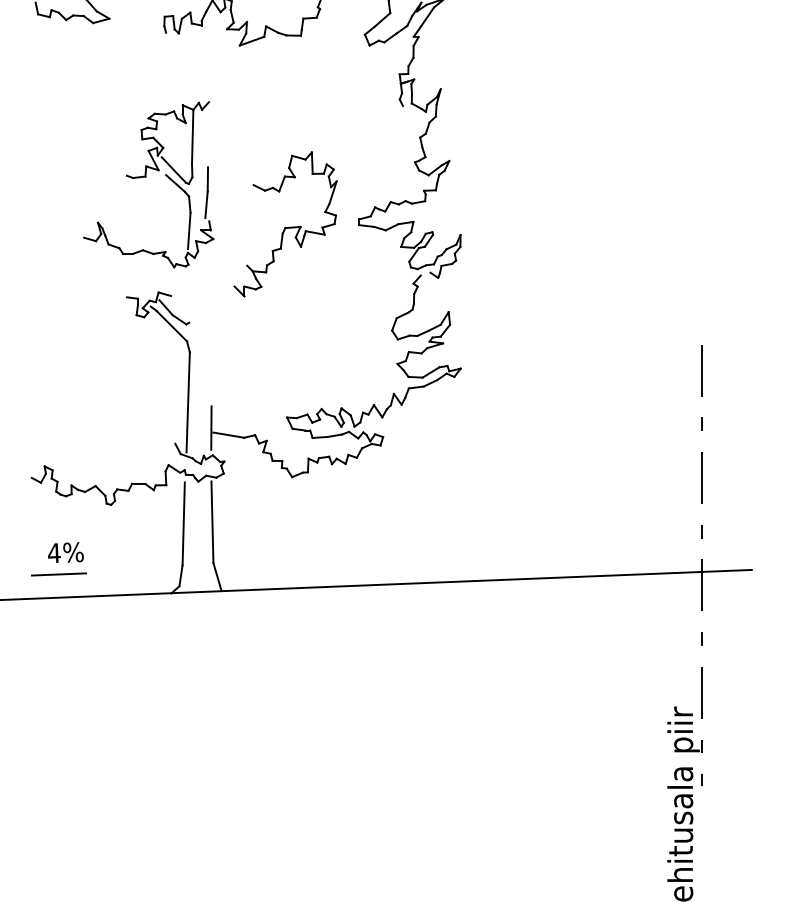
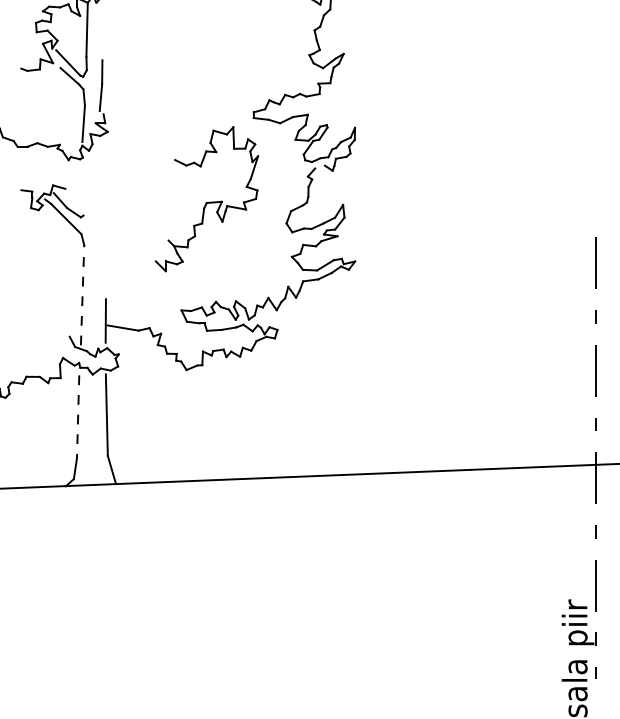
part: (285, 224) -> (206, 199), moved
line: (188, 401) -> (82, 294), solid -> dashed
line: (183, 524) -> (77, 417), solid -> dashed

